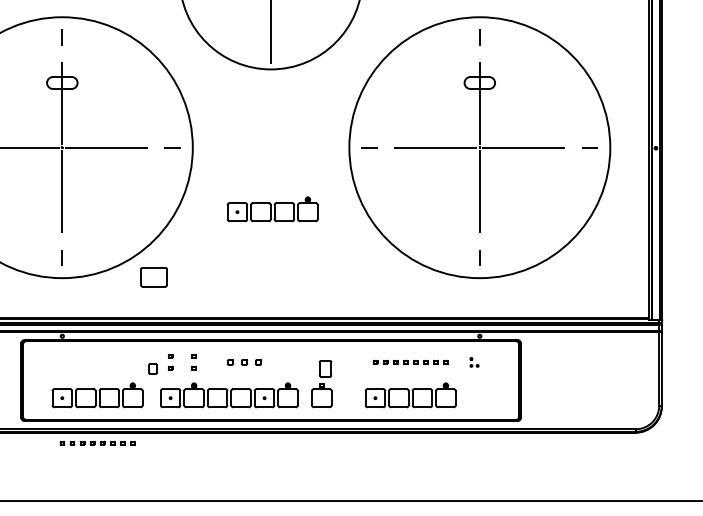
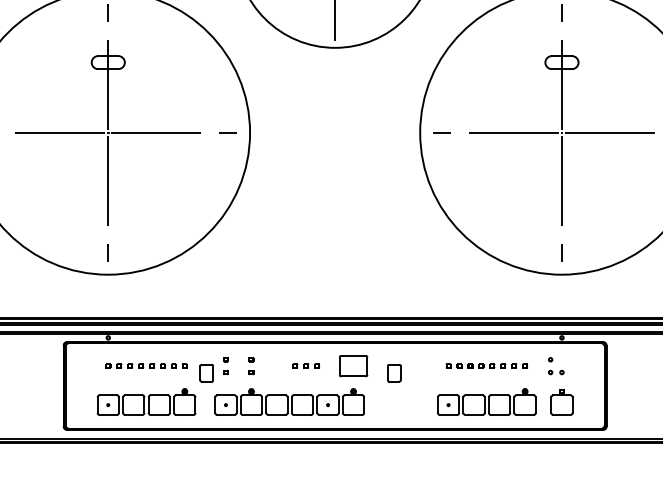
part: (272, 209) -> (336, 200), removed
part: (153, 277) -> (352, 366), moved
part: (244, 361) -> (306, 365), size x0.71
part: (474, 362) -> (556, 366), size x1.67
part: (152, 368) -> (206, 372), size x1.67
part: (321, 395) -> (561, 402), moved
part: (97, 442) -> (146, 365), moved

